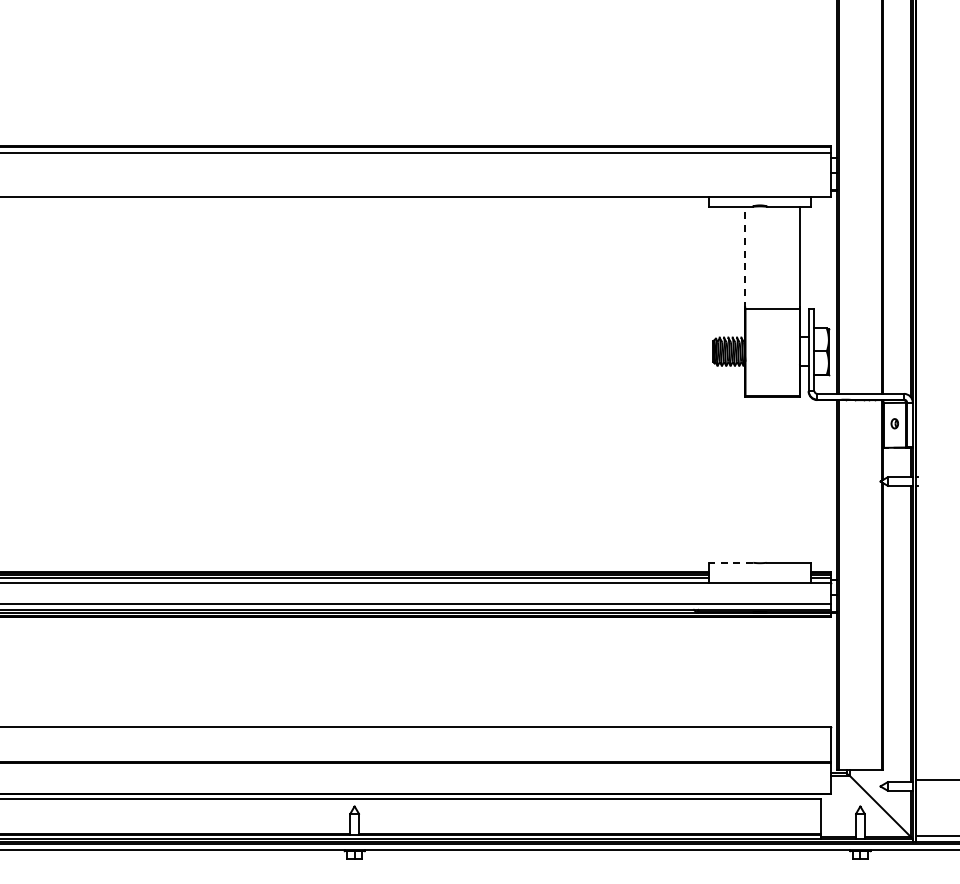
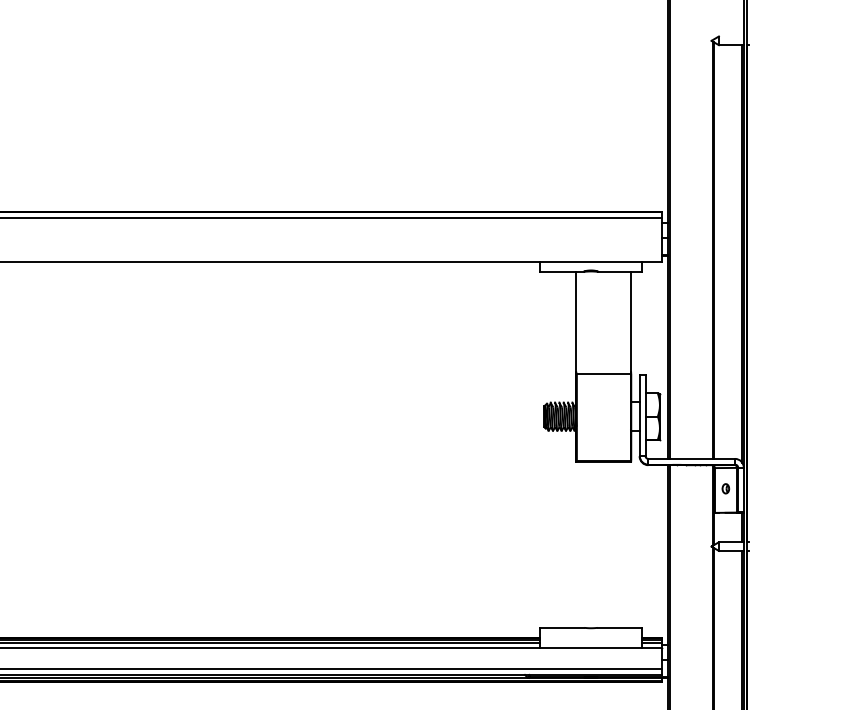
line: (745, 257) -> (576, 322), dashed -> solid
line: (731, 562) -> (562, 627), dashed -> solid

